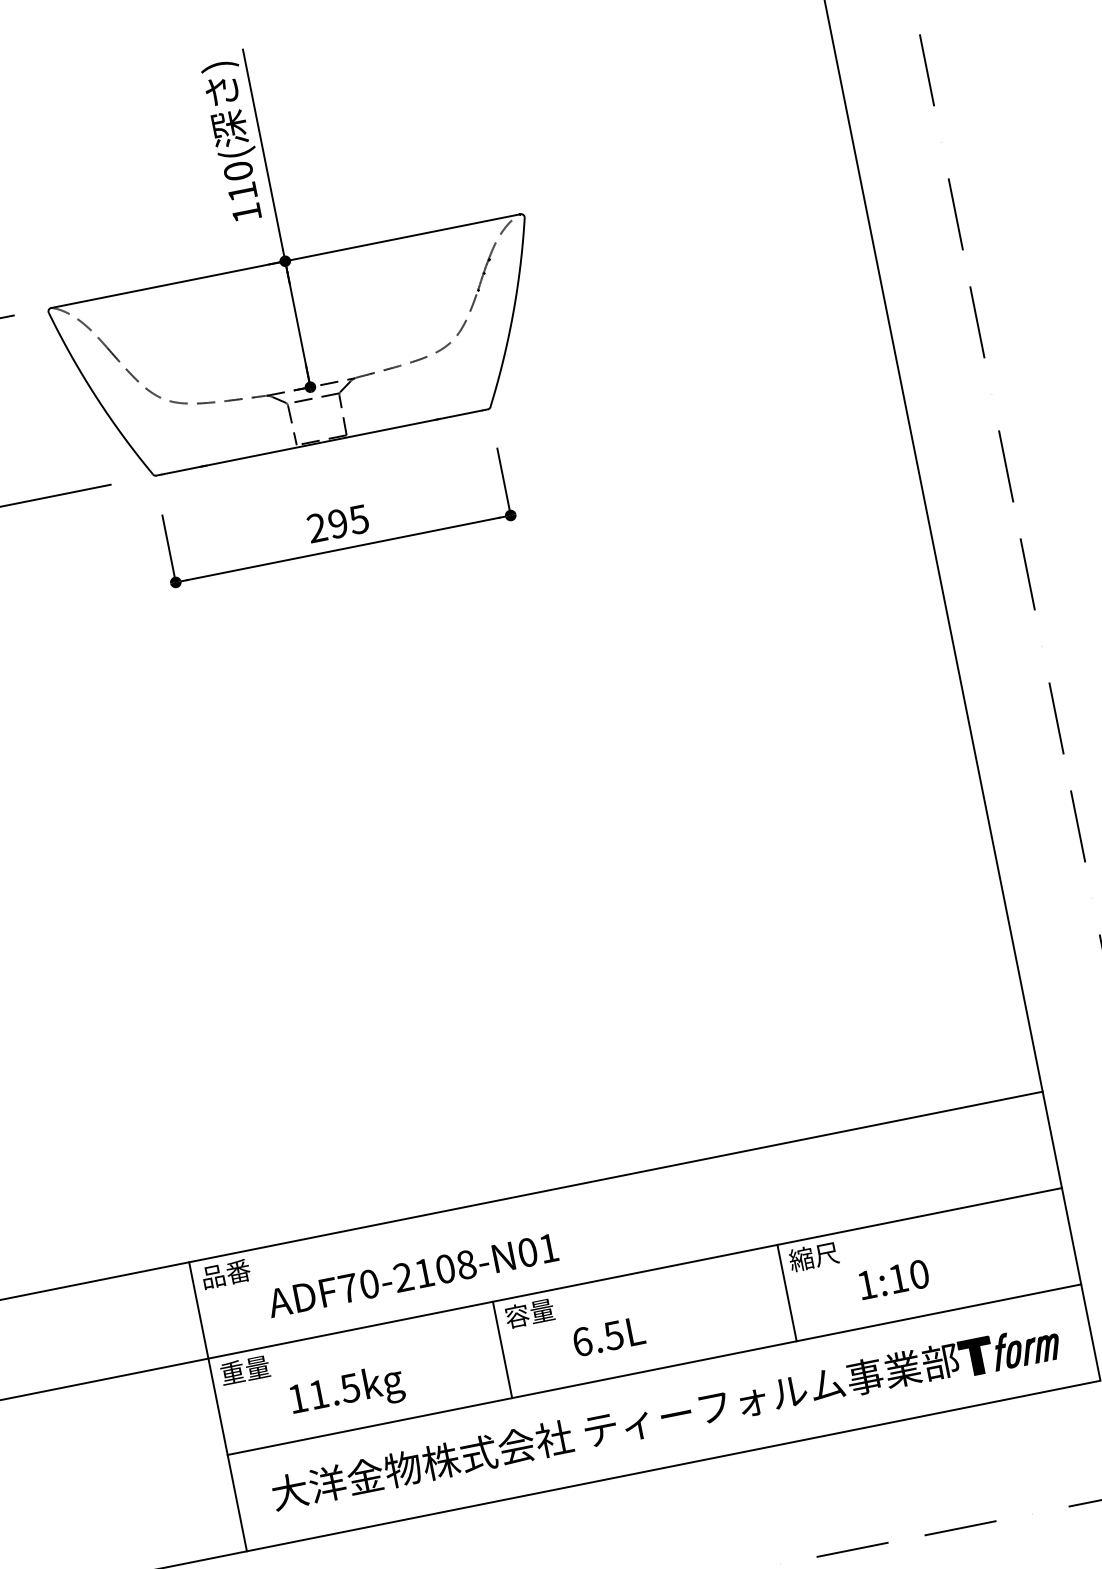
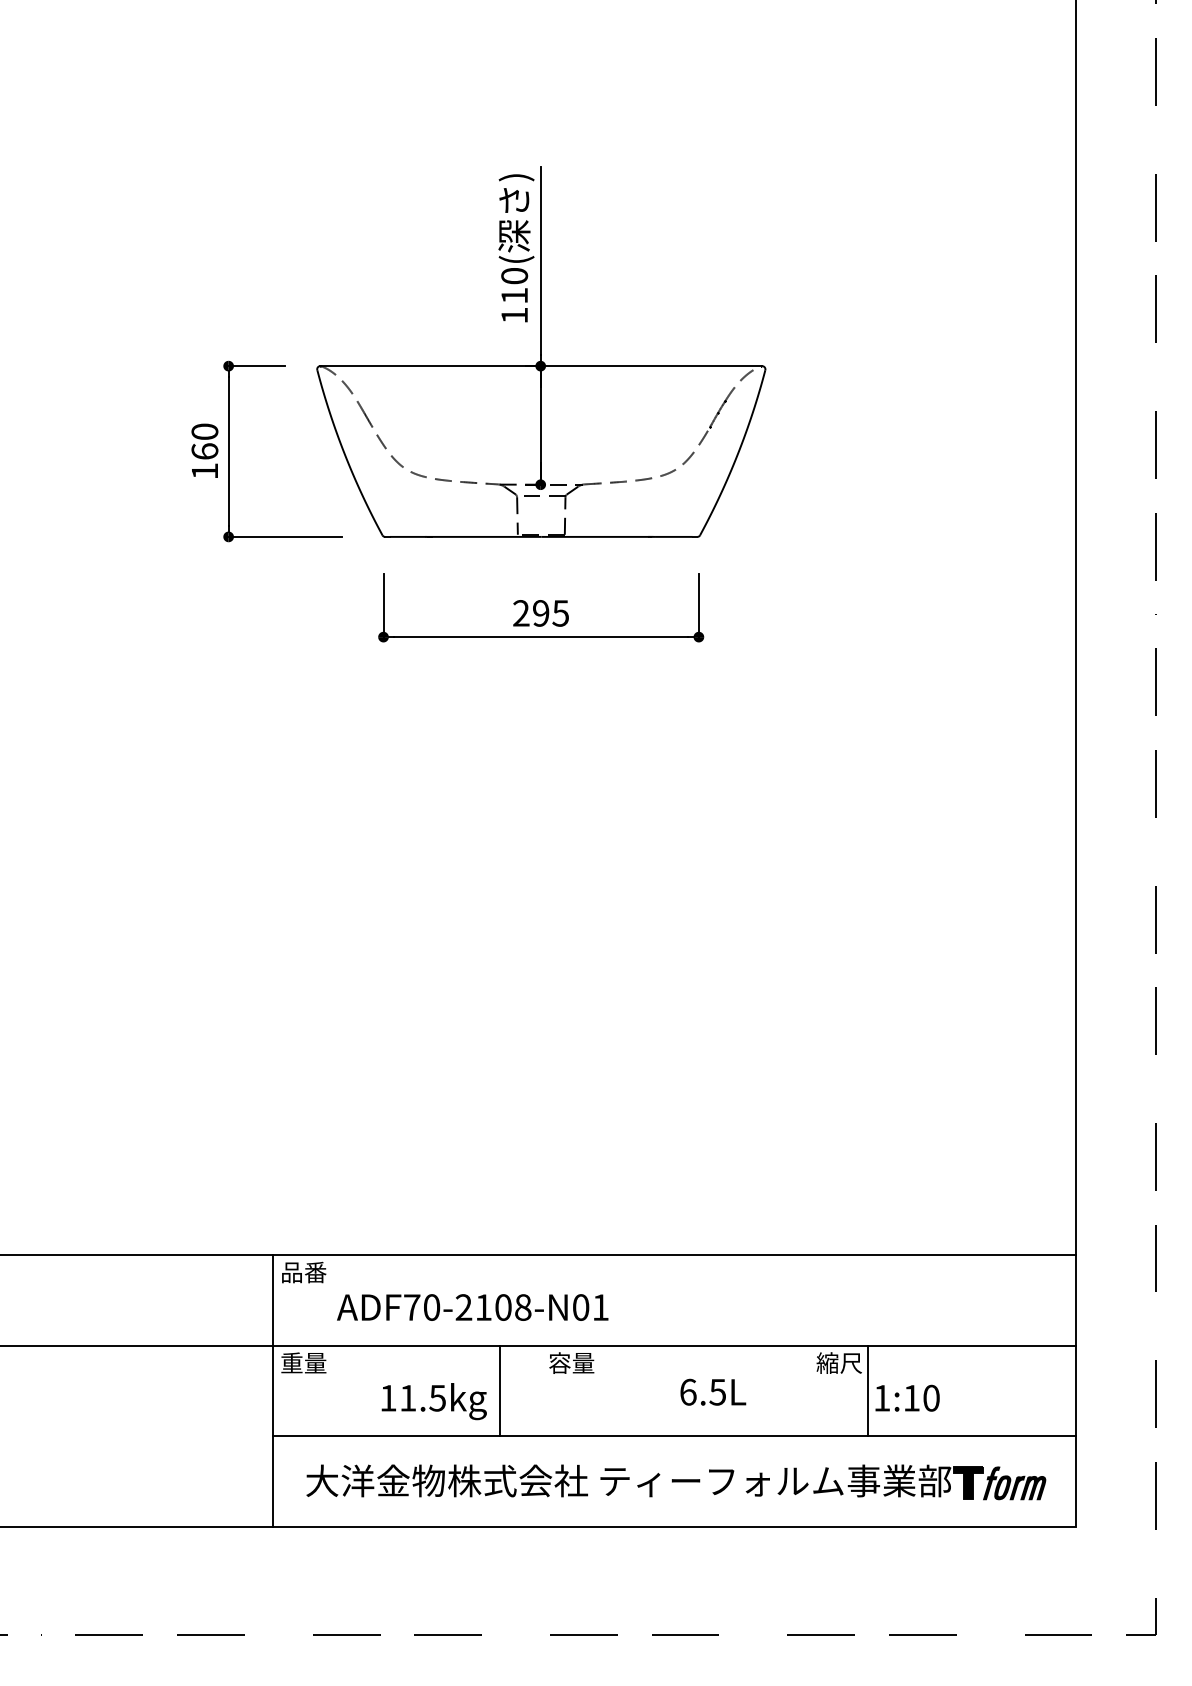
line: (787, 1292) -> (868, 1390), moved
text: (609, 1335) -> (713, 1391), moved
line: (502, 1349) -> (499, 1390), moved
text: (346, 1392) -> (433, 1401), moved

